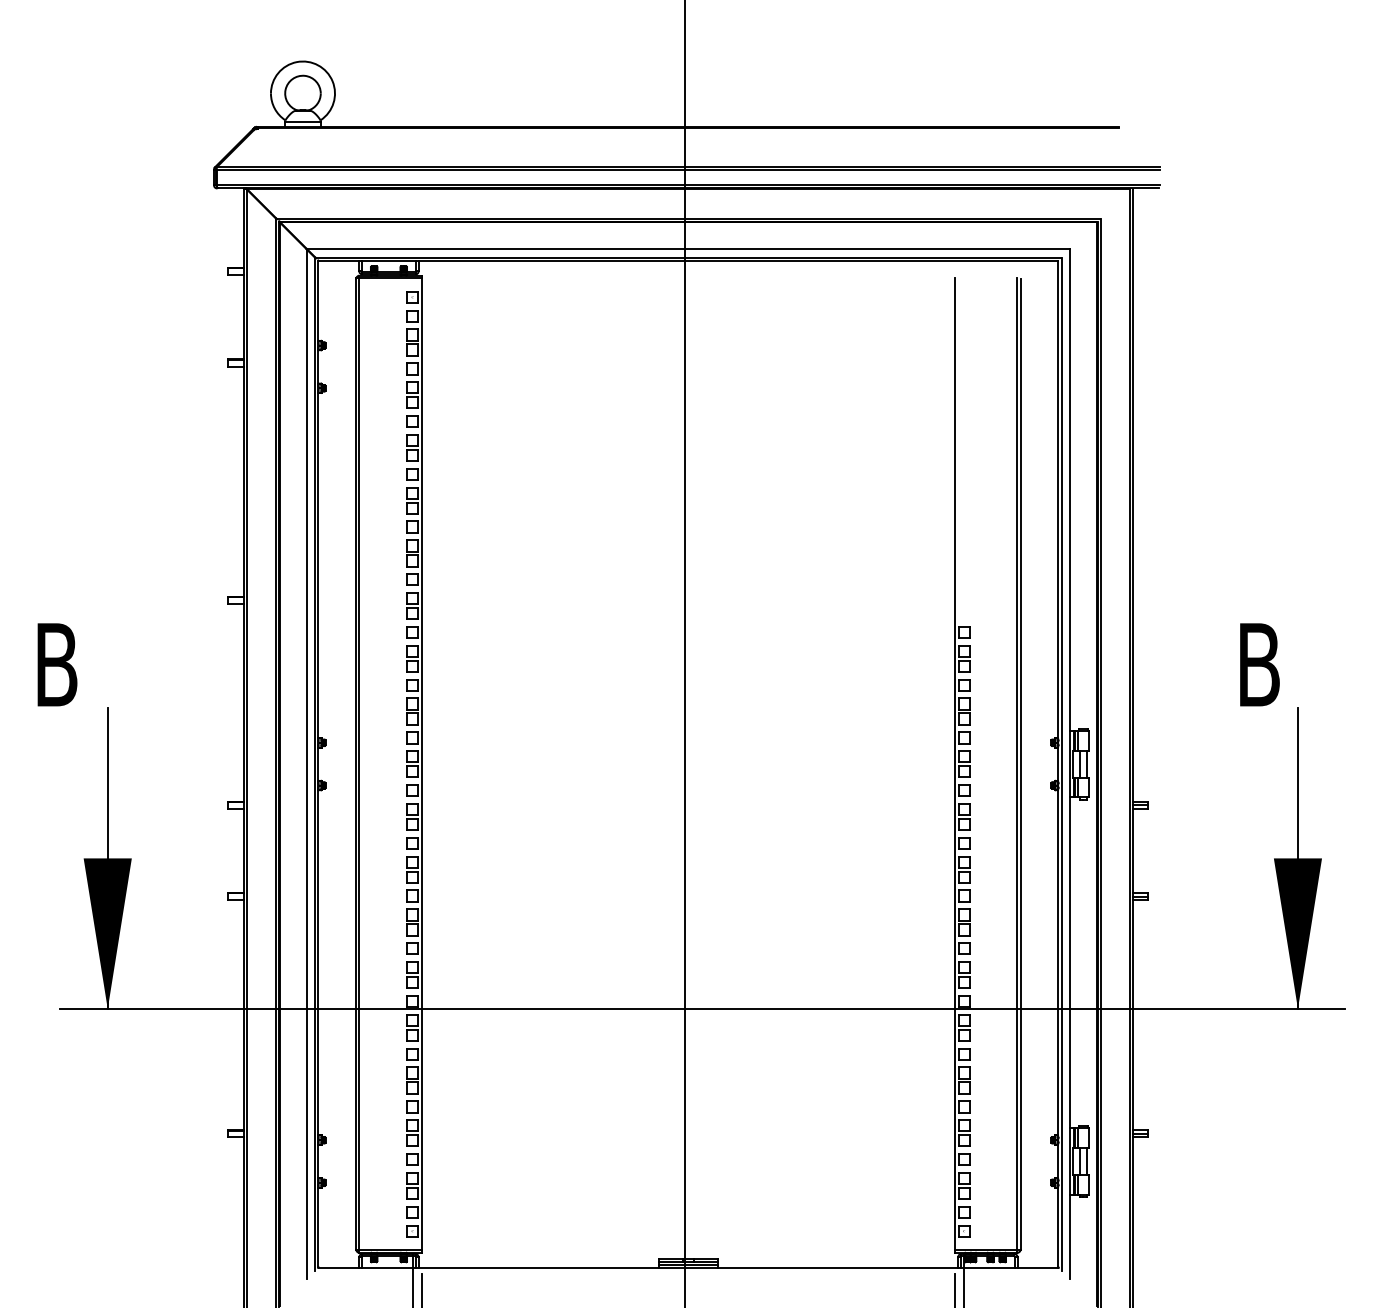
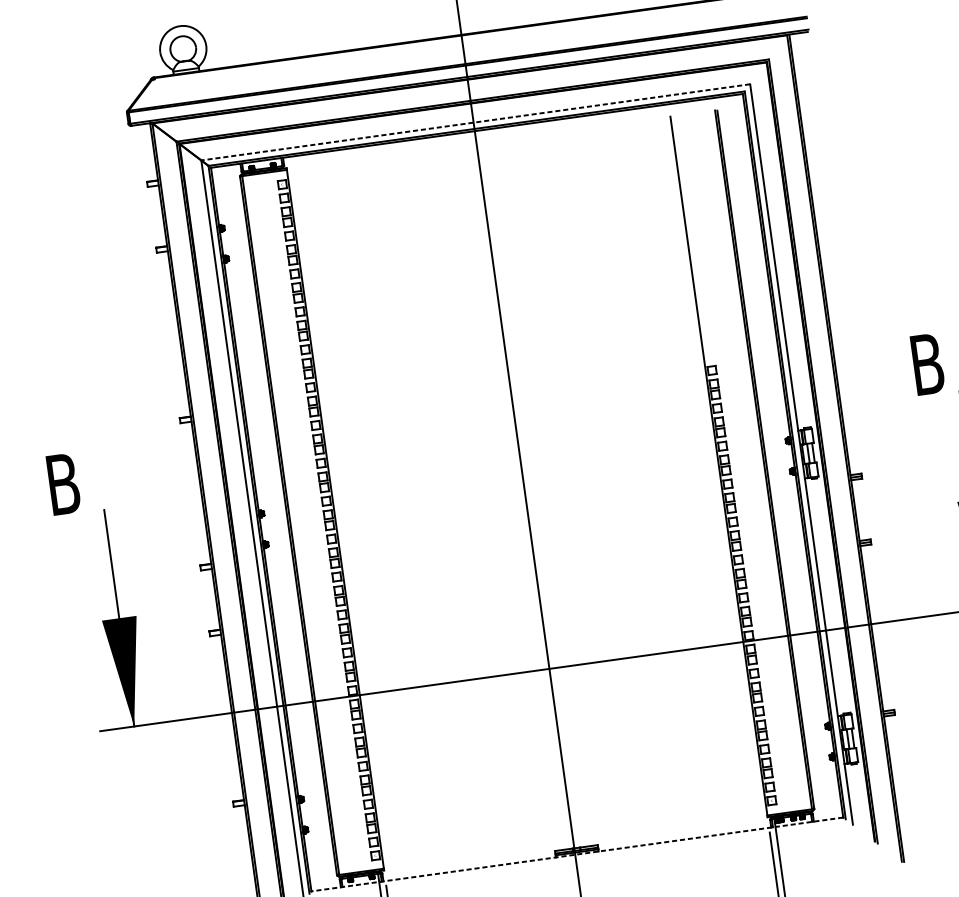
line: (688, 248) -> (475, 122), solid -> dashed
line: (688, 1267) -> (577, 854), solid -> dashed

